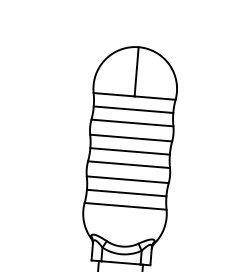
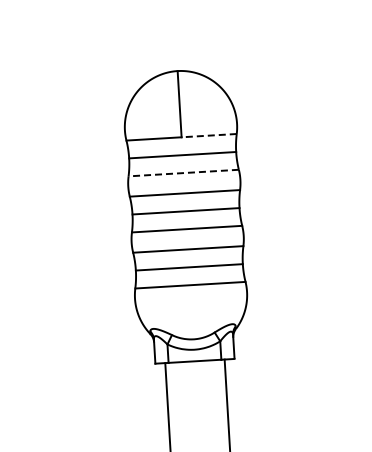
line: (155, 98) -> (209, 135), solid -> dashed
line: (132, 123) -> (183, 173), solid -> dashed

